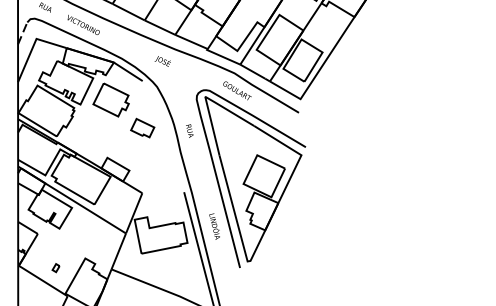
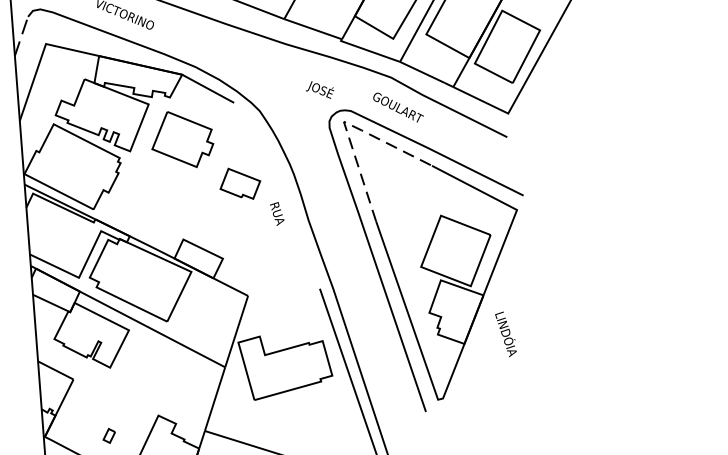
text: (162, 61) -> (319, 90), moved
line: (205, 96) -> (344, 121), solid -> dashed
text: (189, 130) -> (276, 212), moved
text: (214, 226) -> (505, 334), moved

